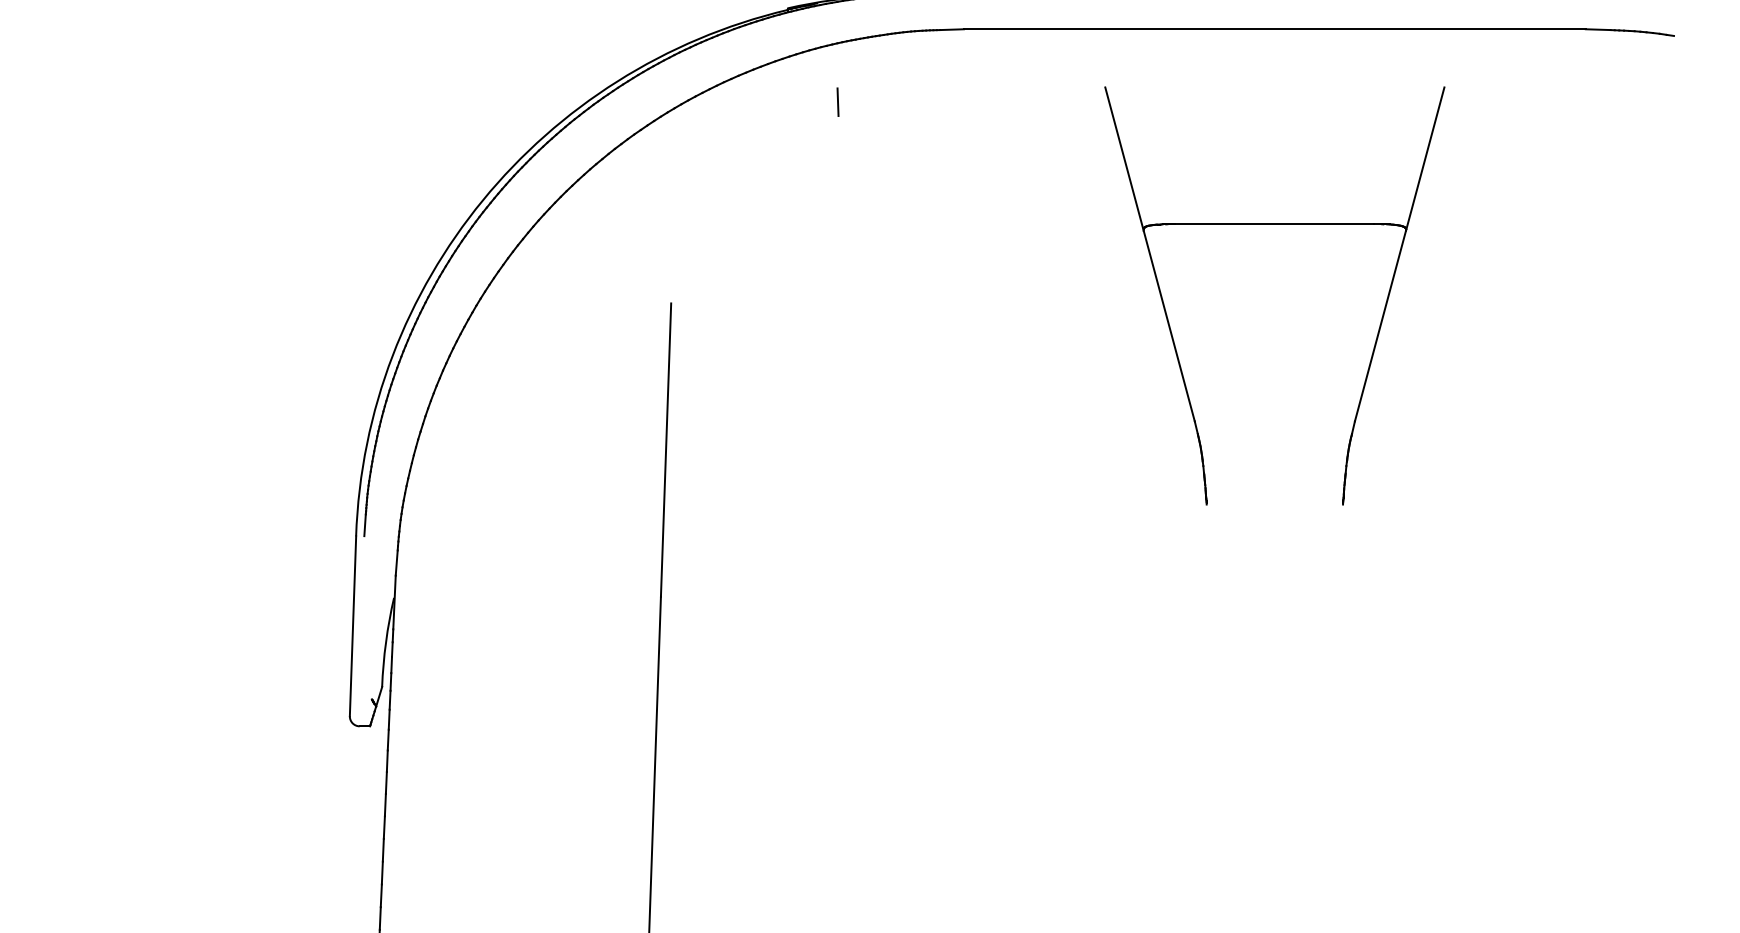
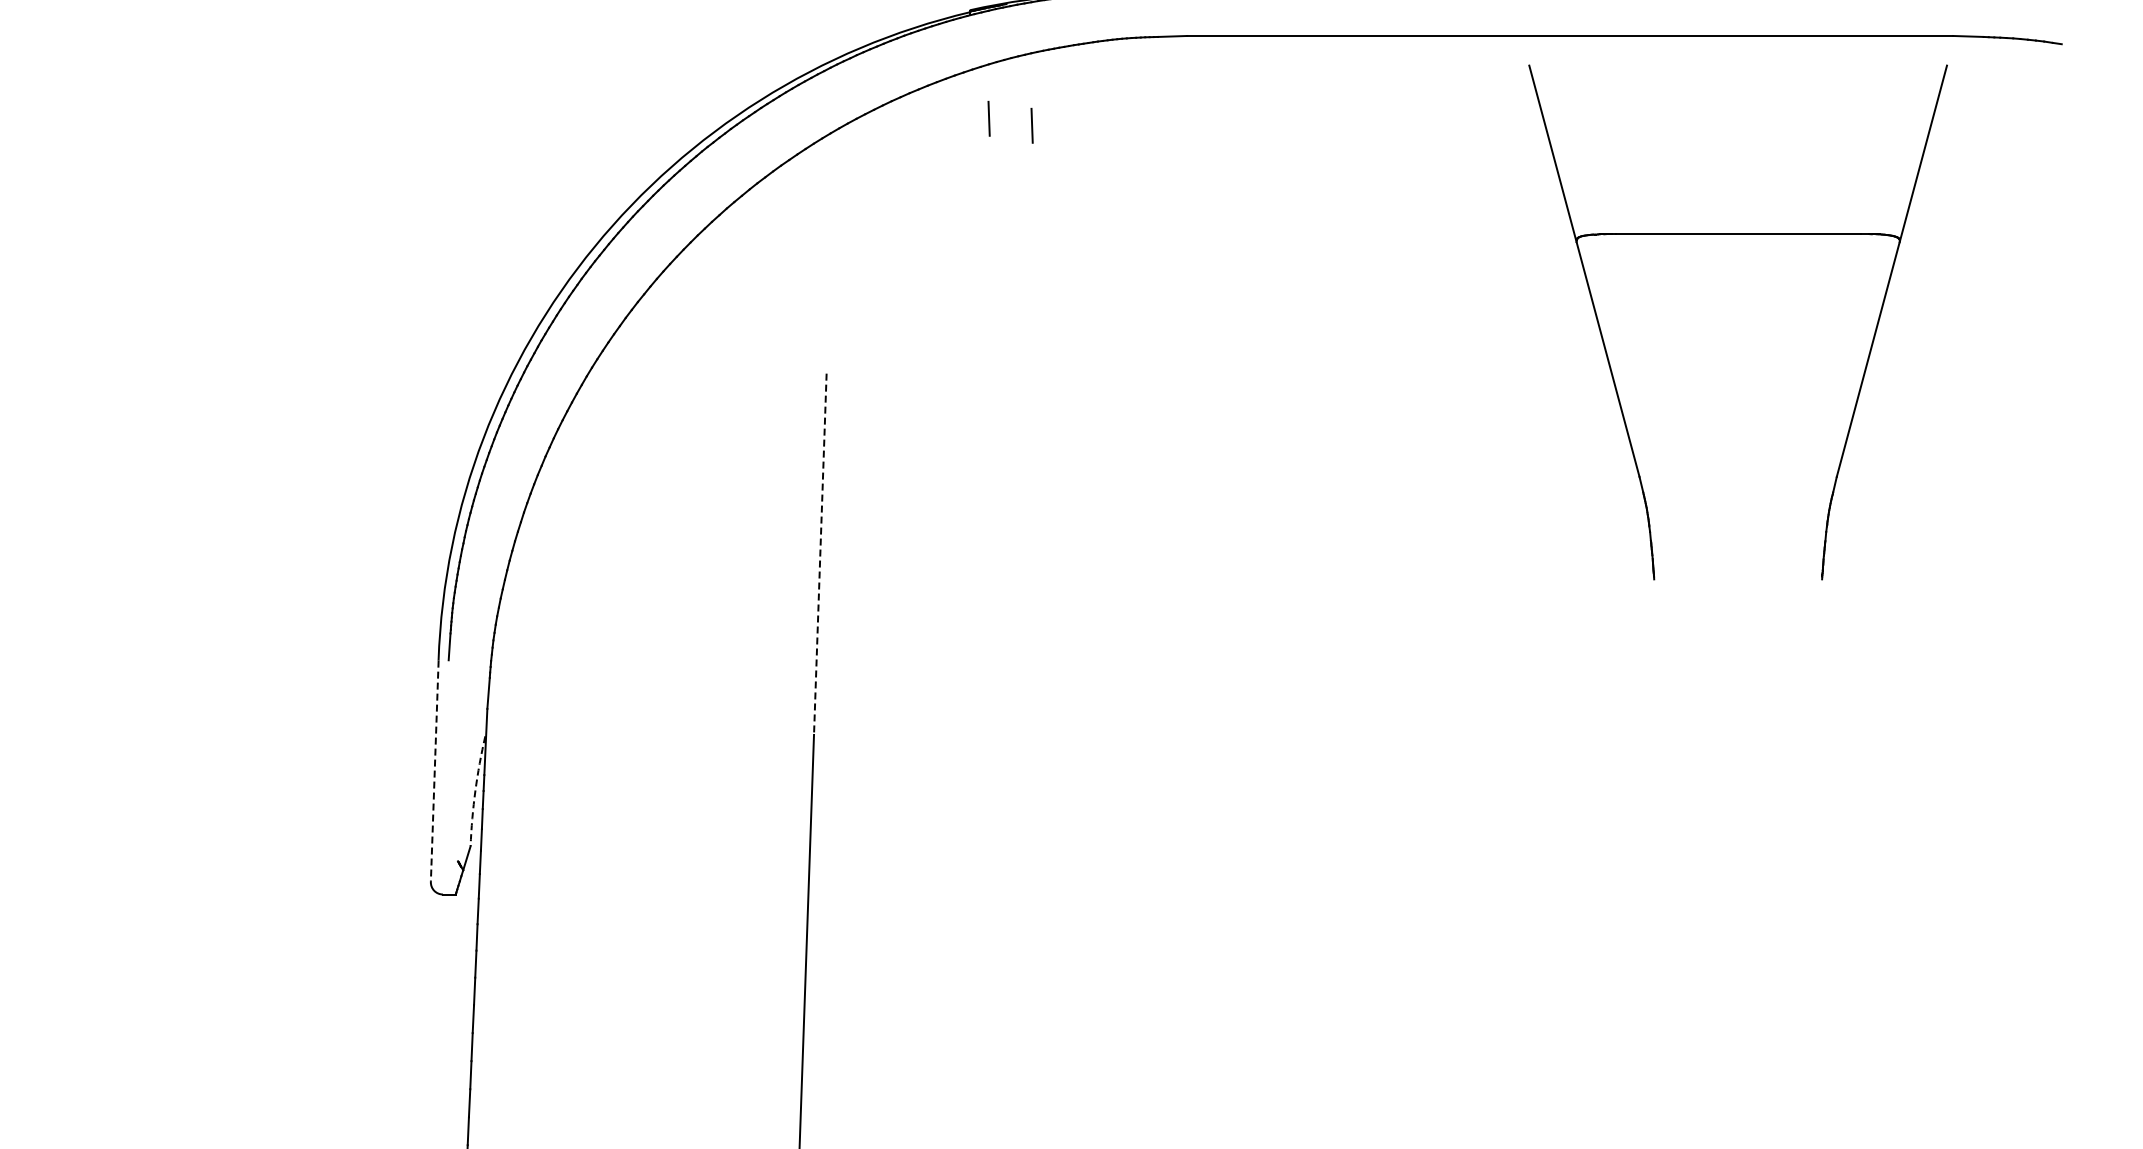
line: (802, 96) -> (988, 118), added
part: (1274, 224) -> (1737, 234), moved
line: (666, 450) -> (820, 554), solid -> dashed
line: (352, 626) -> (434, 771), solid -> dashed
arc: (386, 641) -> (475, 790), solid -> dashed

